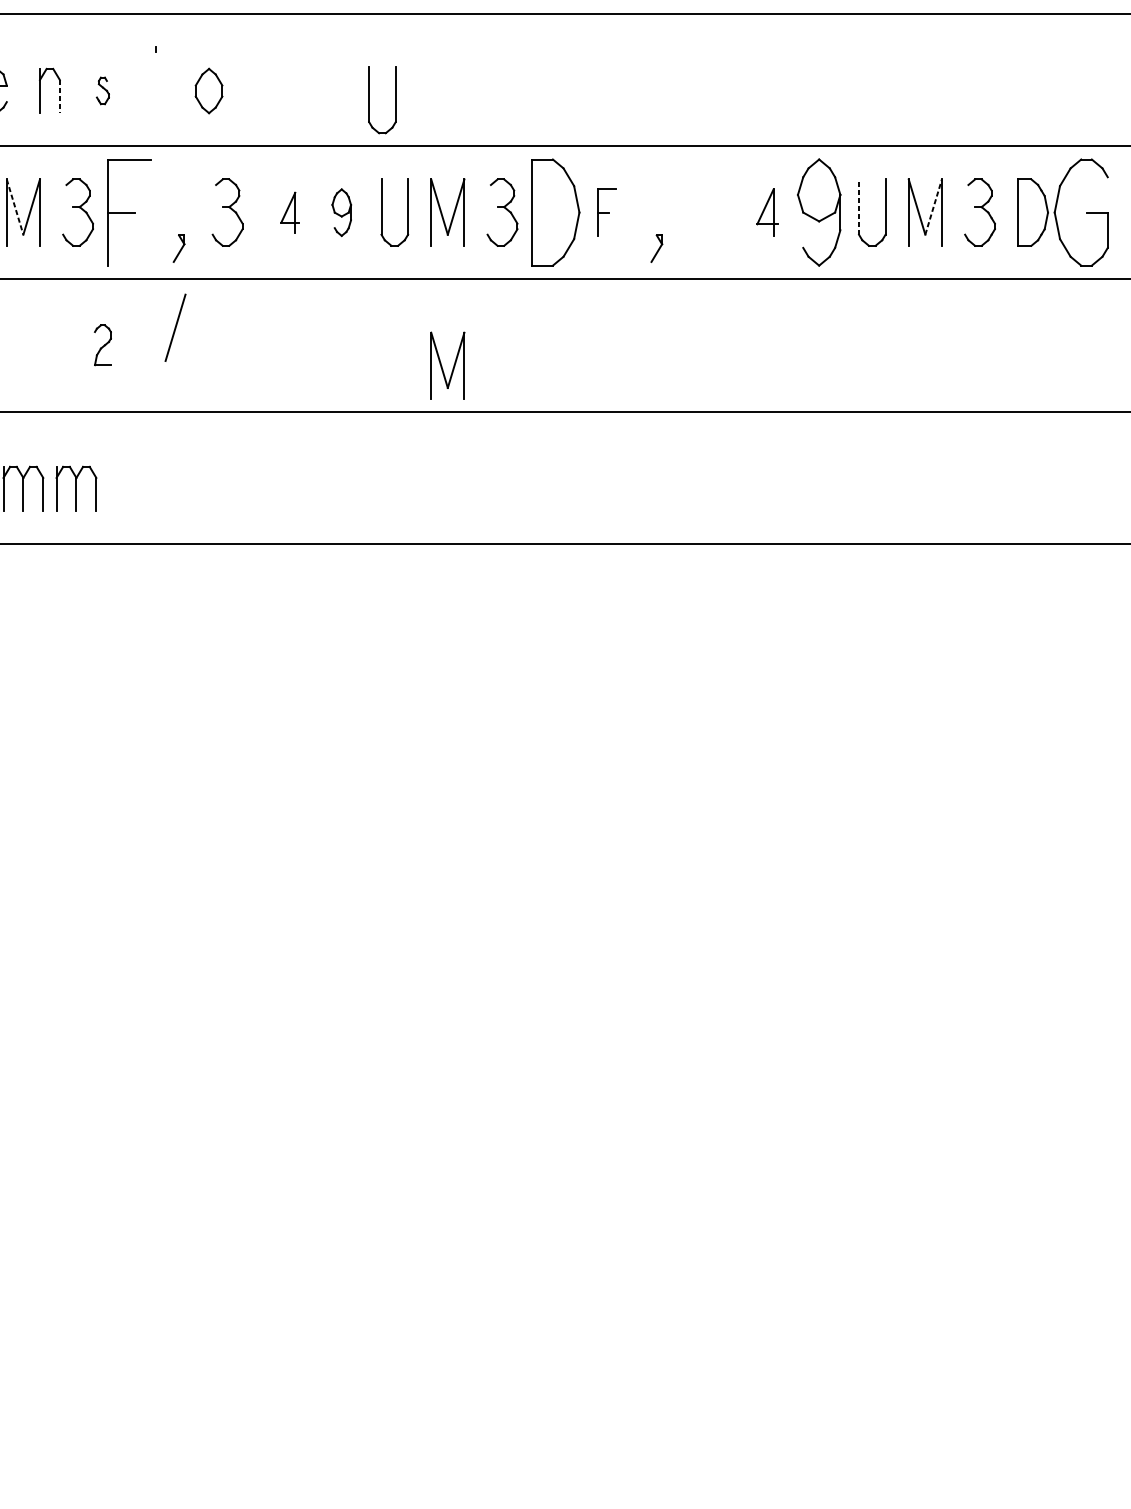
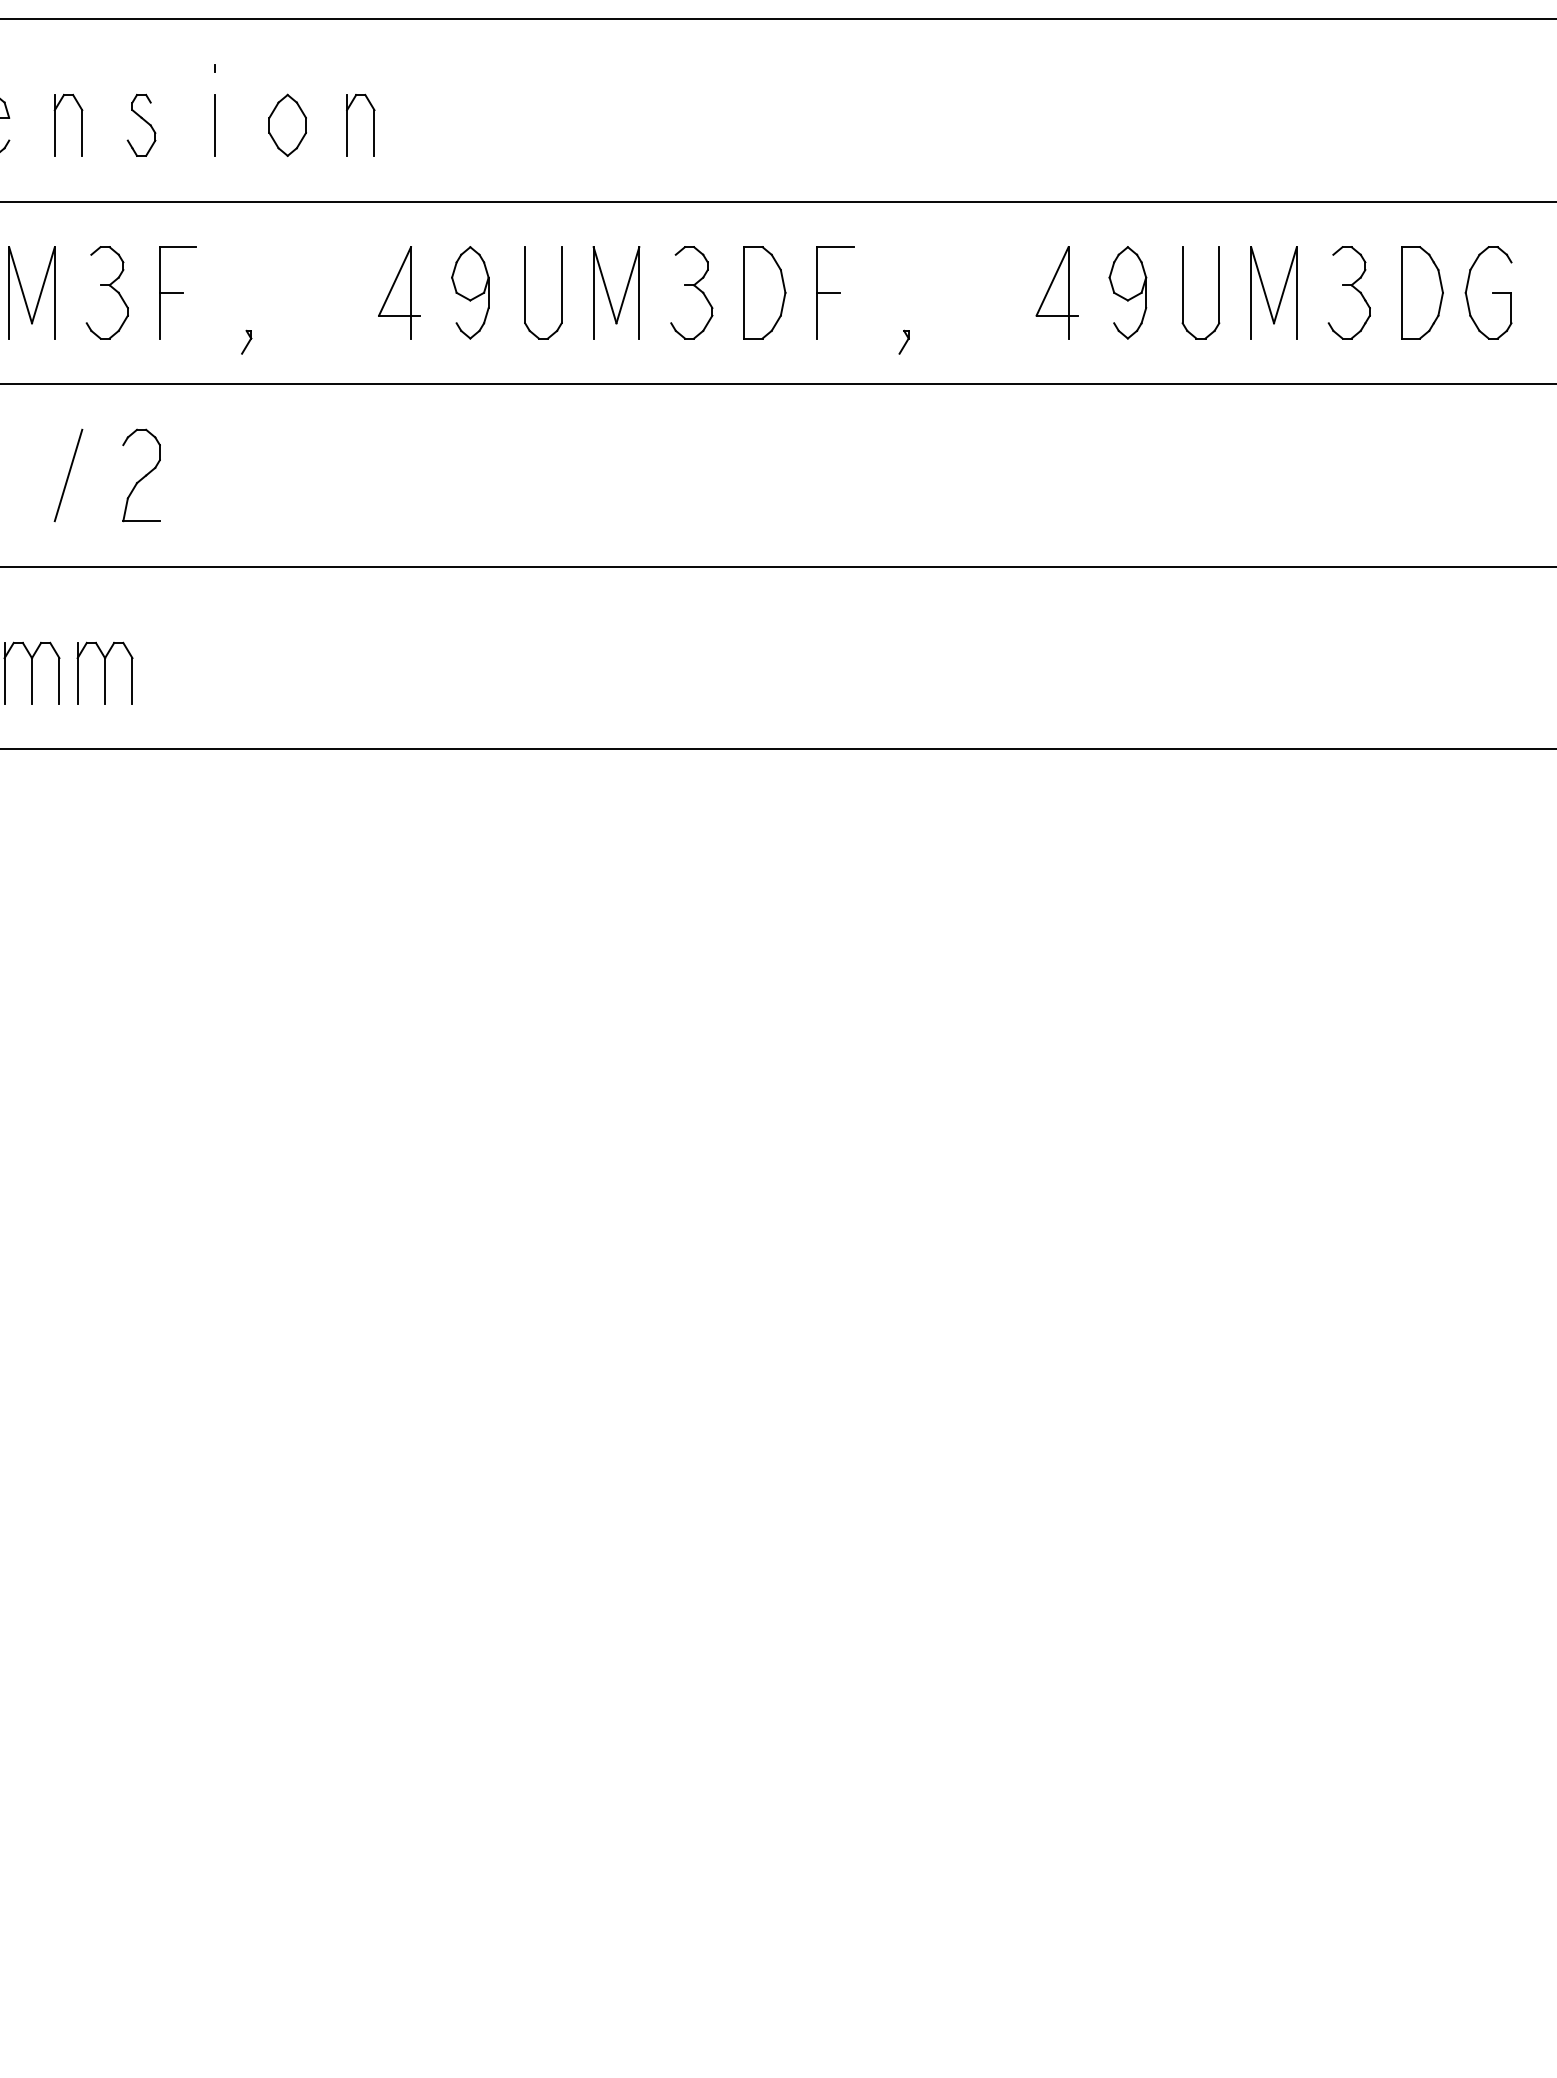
part: (102, 90) -> (141, 124), size x1.67
line: (155, 90) -> (214, 124), added
part: (252, 90) -> (347, 124), added
line: (60, 96) -> (82, 133), dashed -> solid
part: (369, 99) -> (508, 137), removed
line: (858, 206) -> (1182, 284), dashed -> solid
line: (15, 207) -> (20, 285), dashed -> solid
line: (933, 207) -> (1285, 285), dashed -> solid
part: (229, 208) -> (316, 287), removed
part: (129, 212) -> (177, 292), size x0.62
part: (290, 212) -> (399, 292), size x1.67
part: (341, 212) -> (470, 292), size x1.43
part: (555, 212) -> (764, 292), size x0.62
part: (606, 212) -> (835, 292), size x1.43
part: (767, 212) -> (1056, 292), size x1.43
part: (818, 212) -> (1127, 292), size x0.62
part: (1081, 212) -> (1488, 292), size x0.62
part: (179, 247) -> (246, 341), size x0.62
part: (656, 247) -> (903, 341), size x0.62
line: (175, 327) -> (68, 475), moved
part: (102, 345) -> (141, 475), size x1.67
part: (442, 367) -> (609, 506), removed

